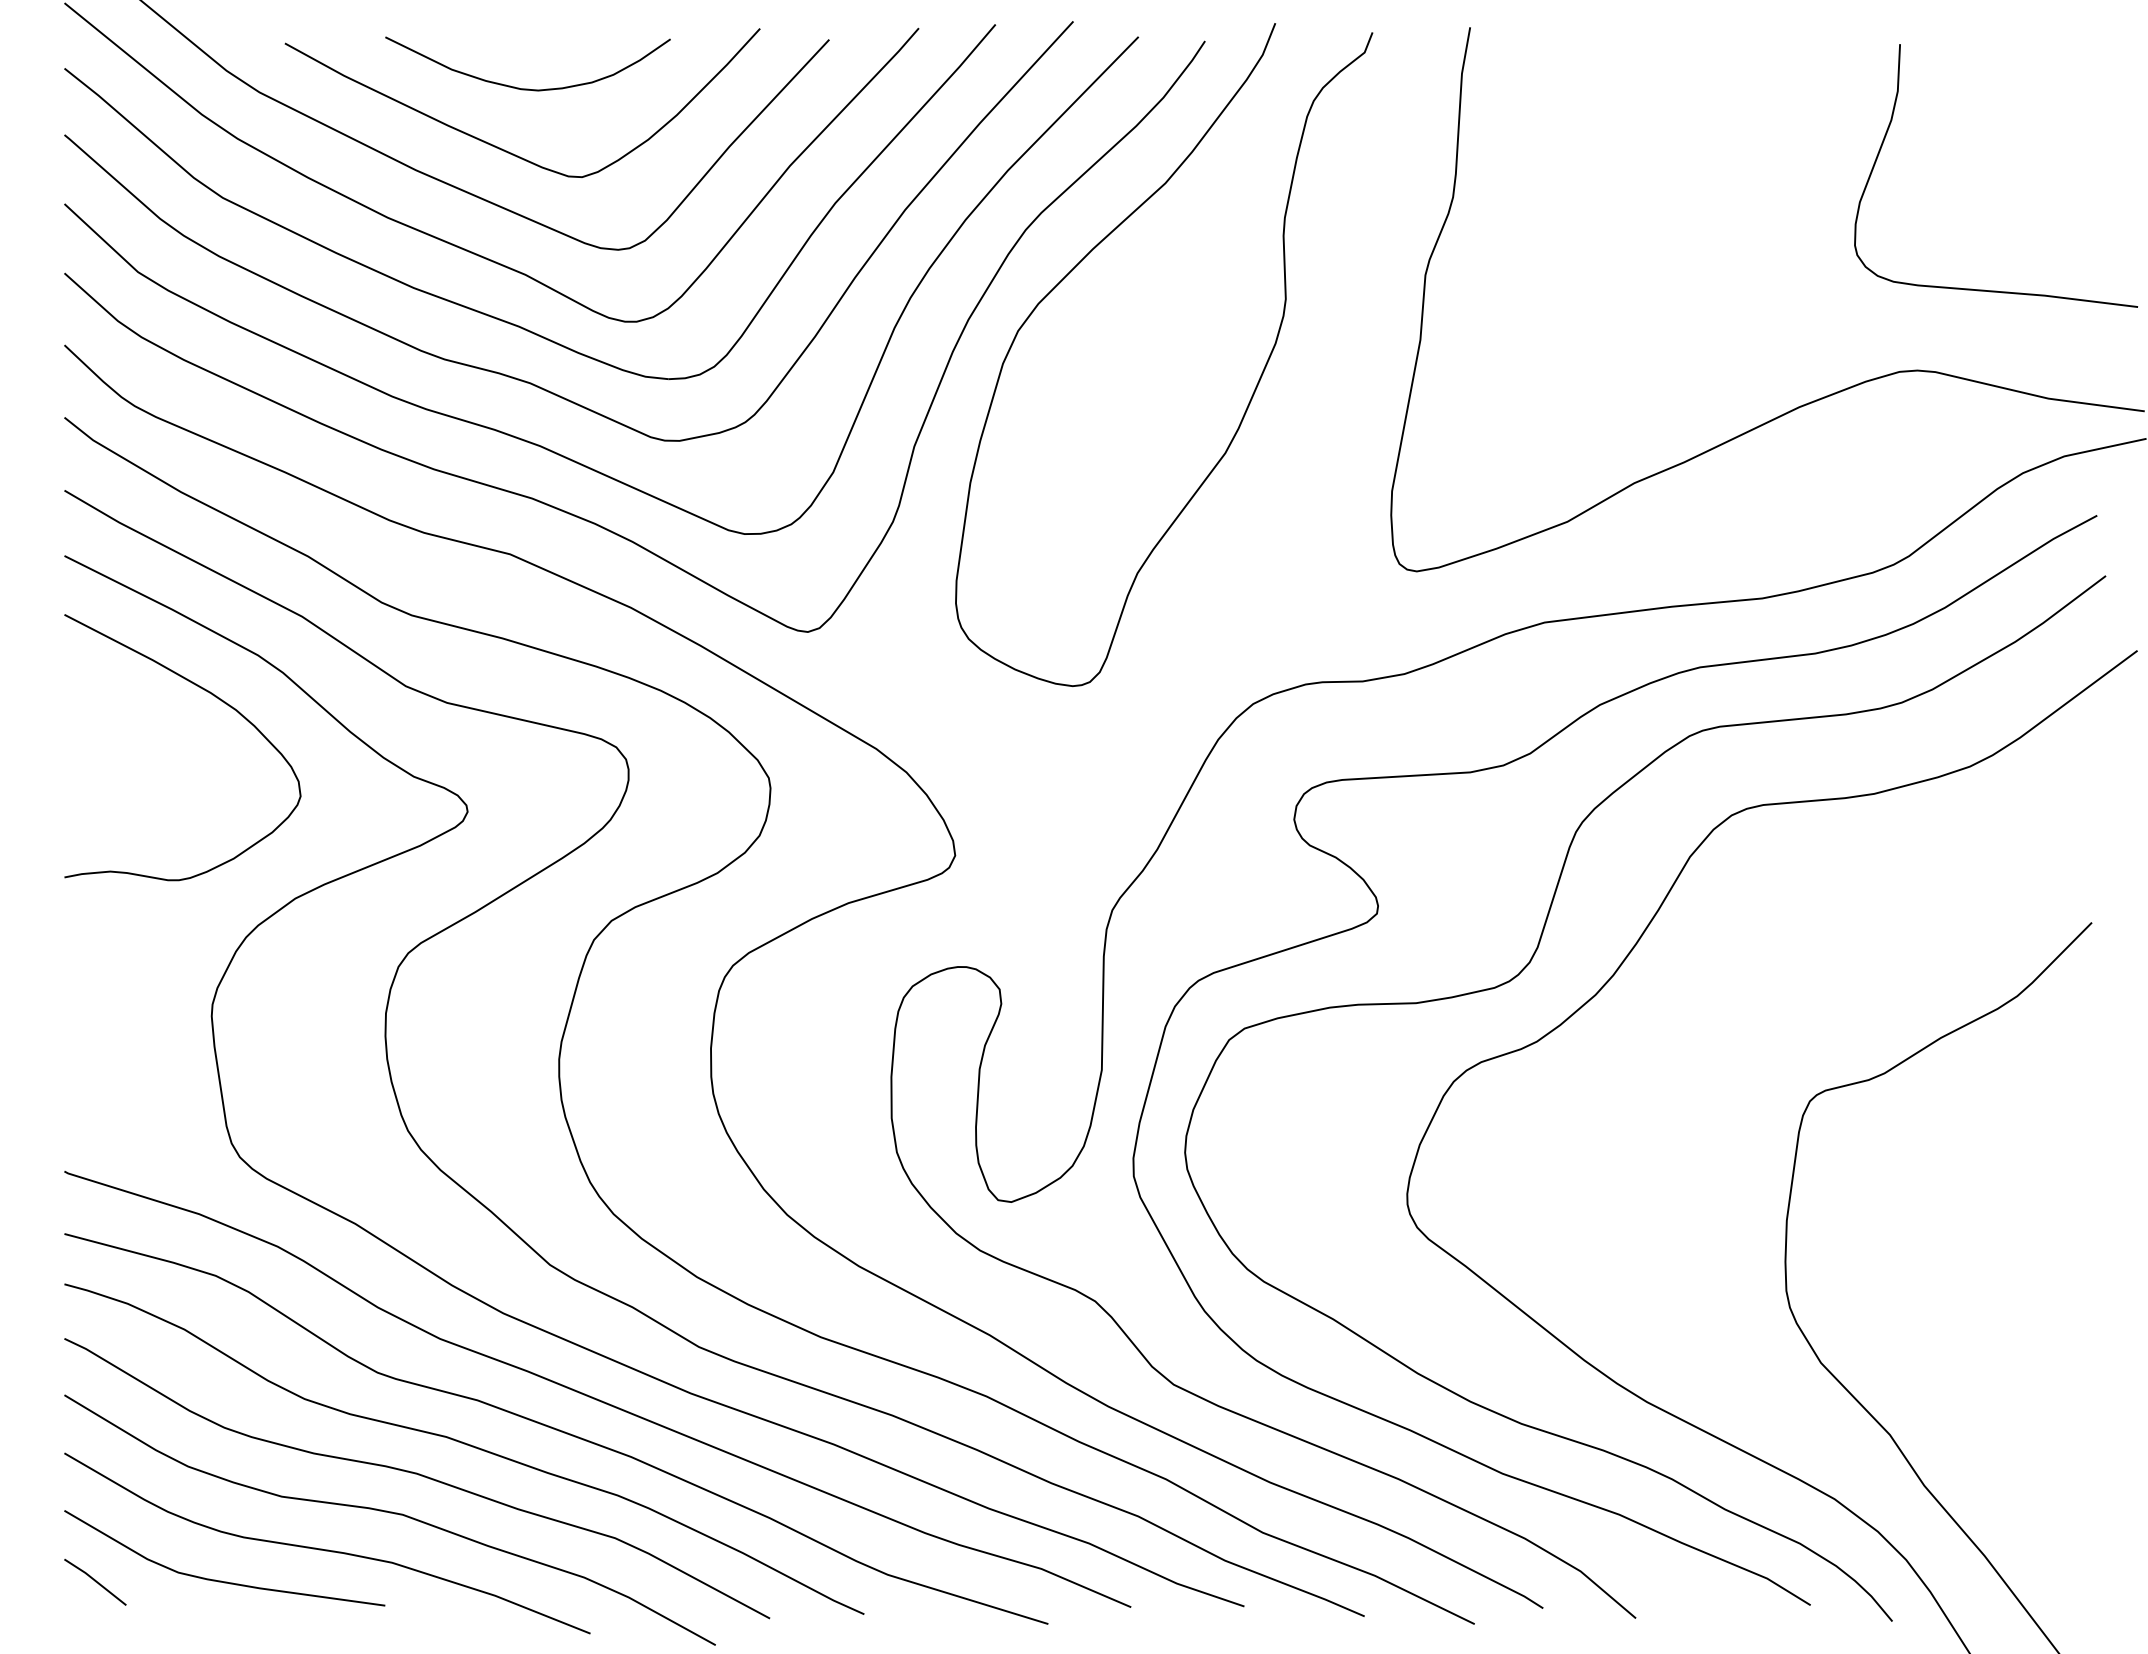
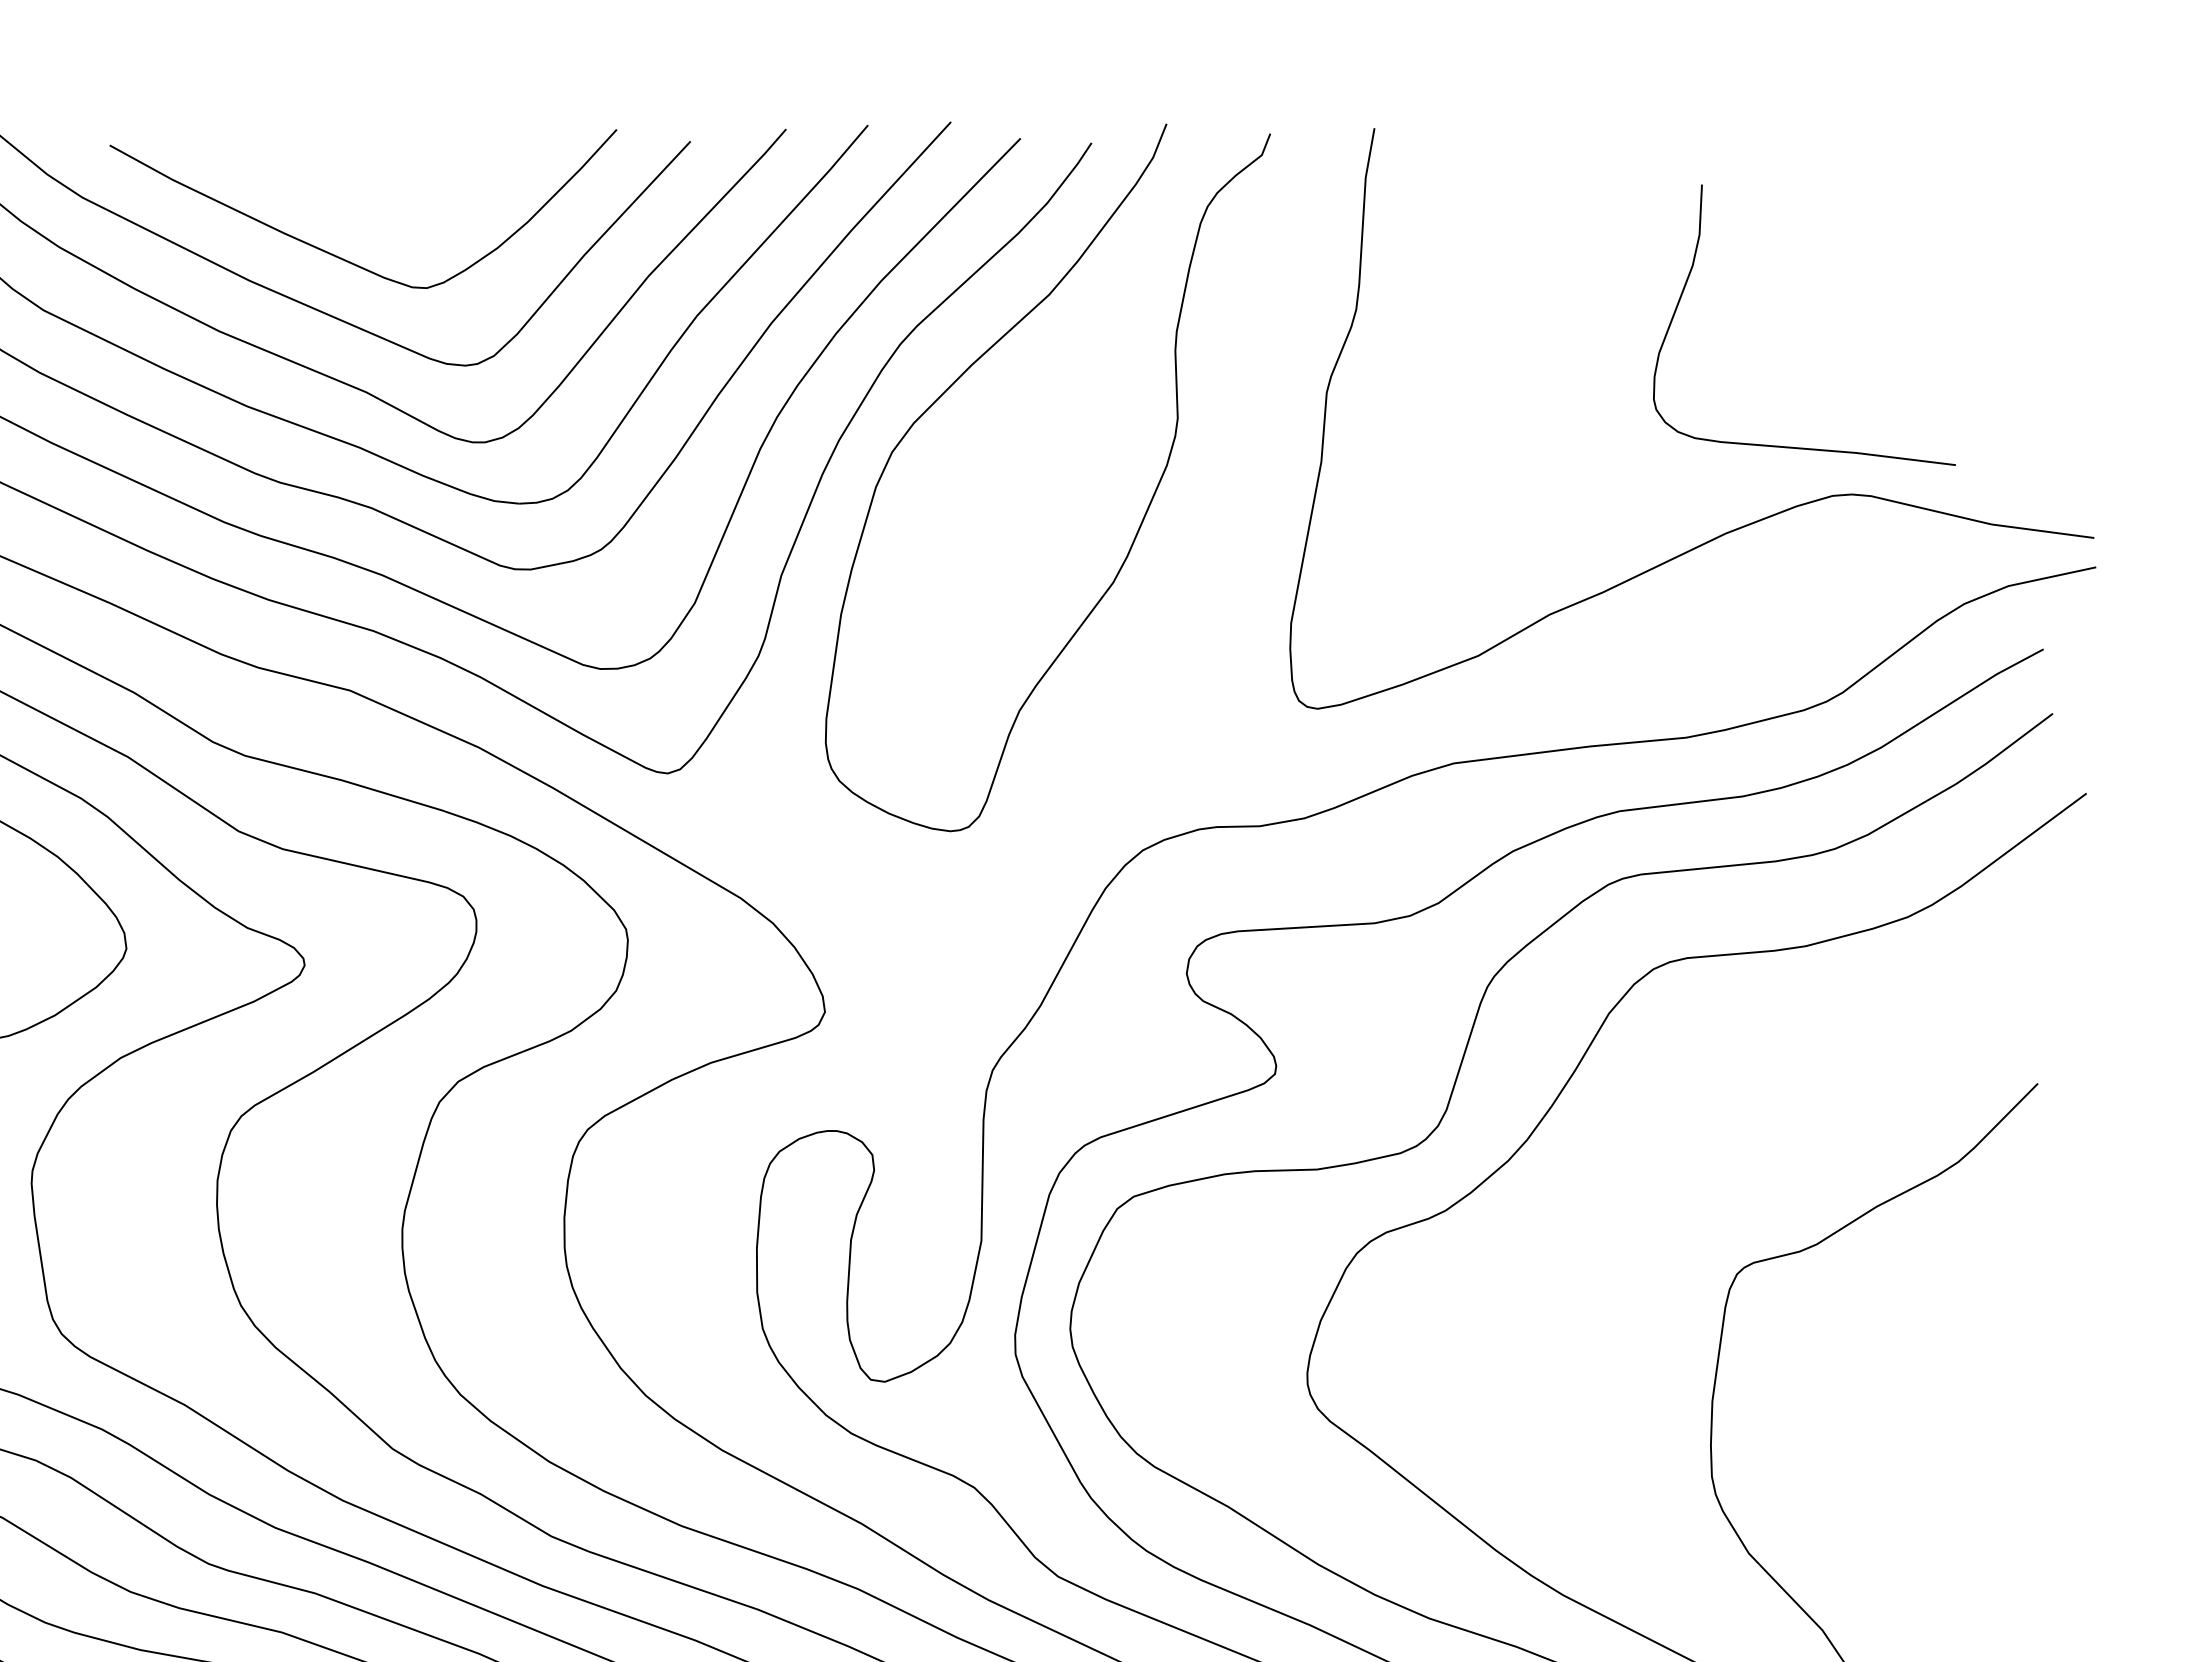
curve: (527, 88) -> (368, 193), removed
curve: (1984, 289) -> (1792, 446), moved

